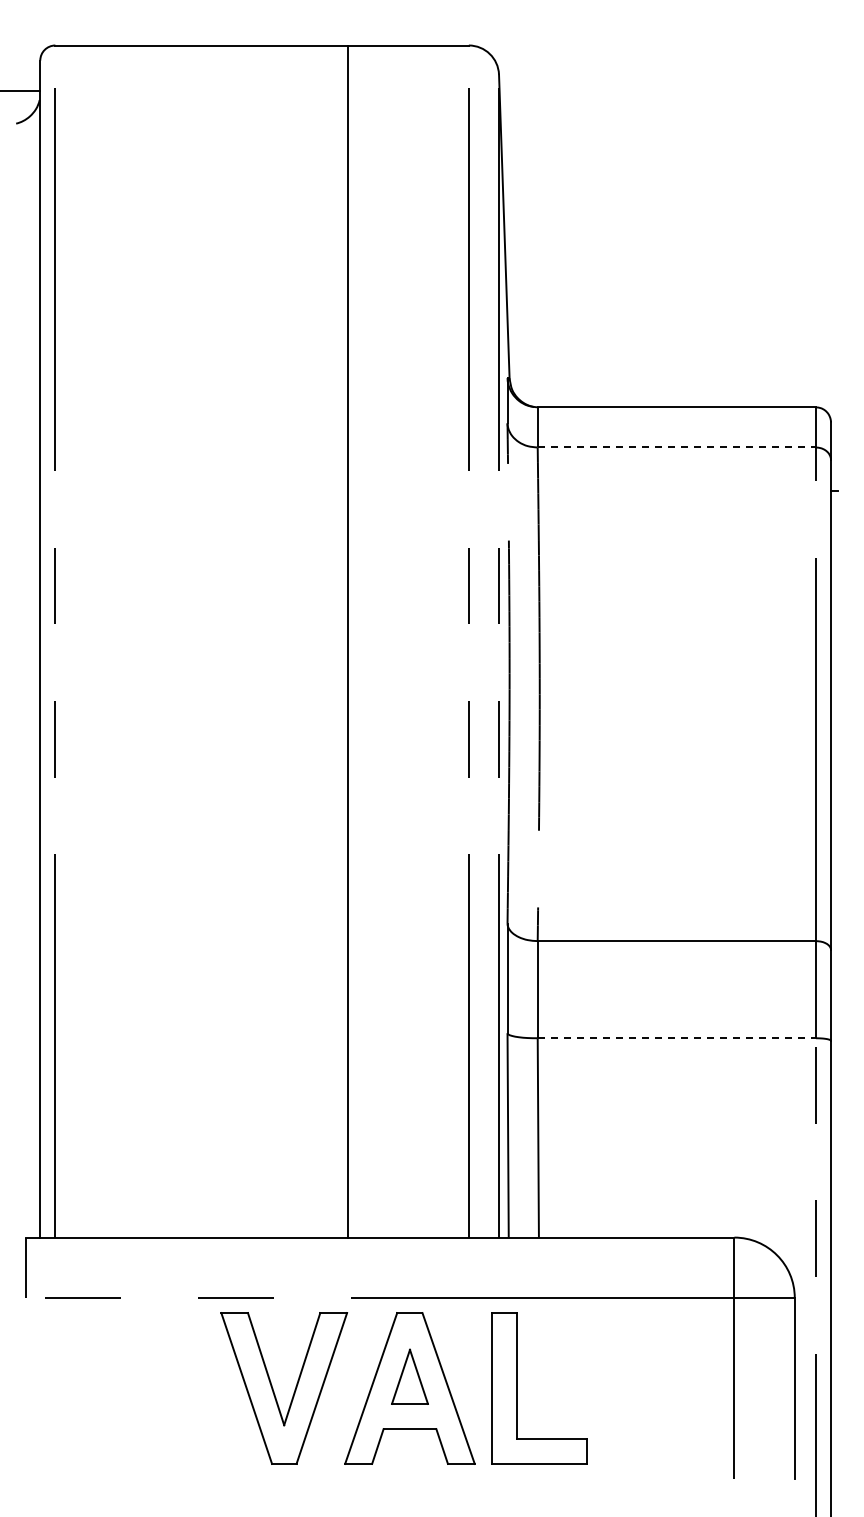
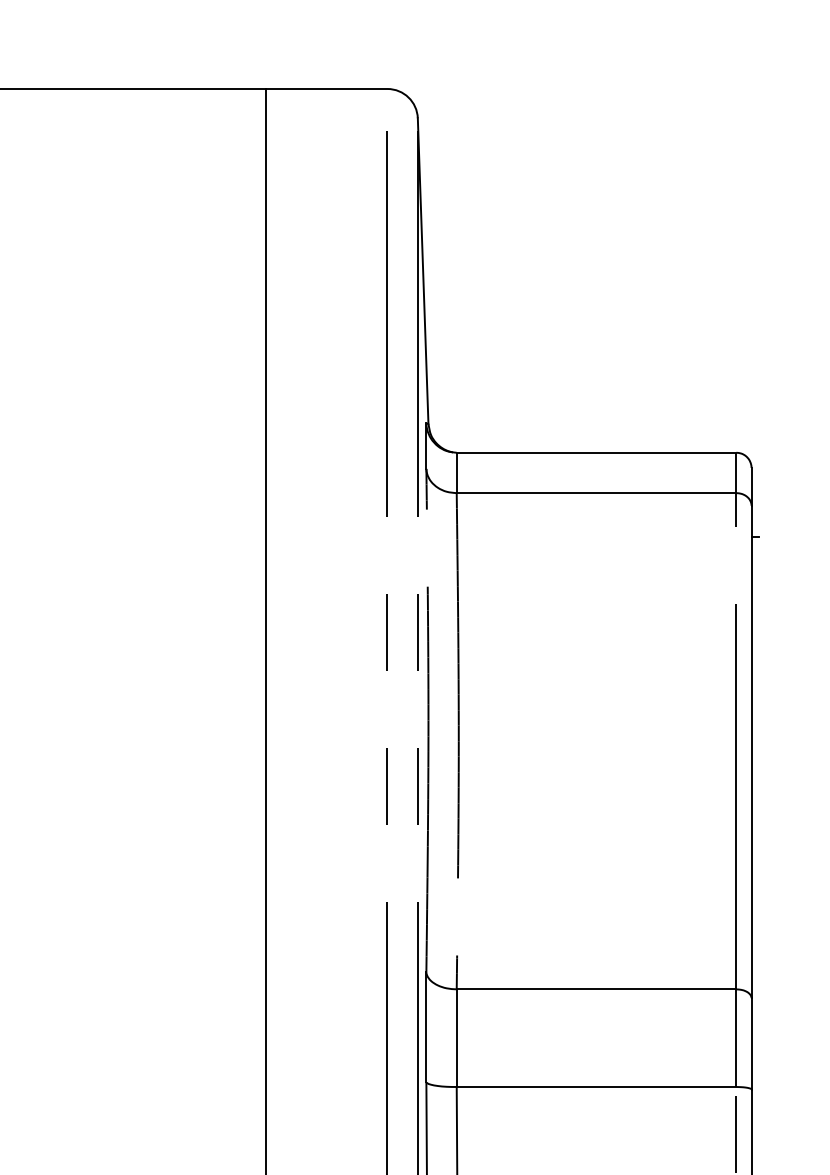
line: (677, 447) -> (597, 493), dashed -> solid
line: (677, 1038) -> (597, 1087), dashed -> solid

